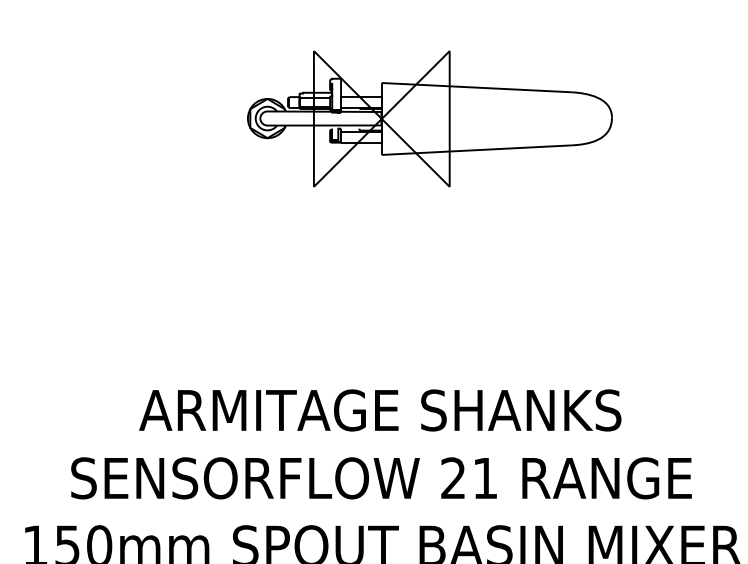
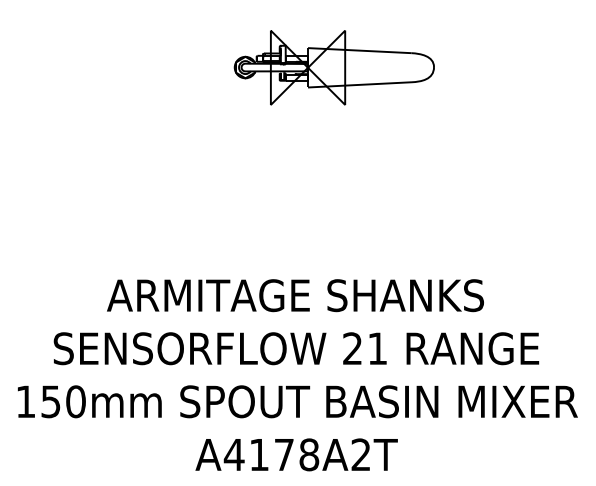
part: (430, 118) -> (334, 67), size x0.7

